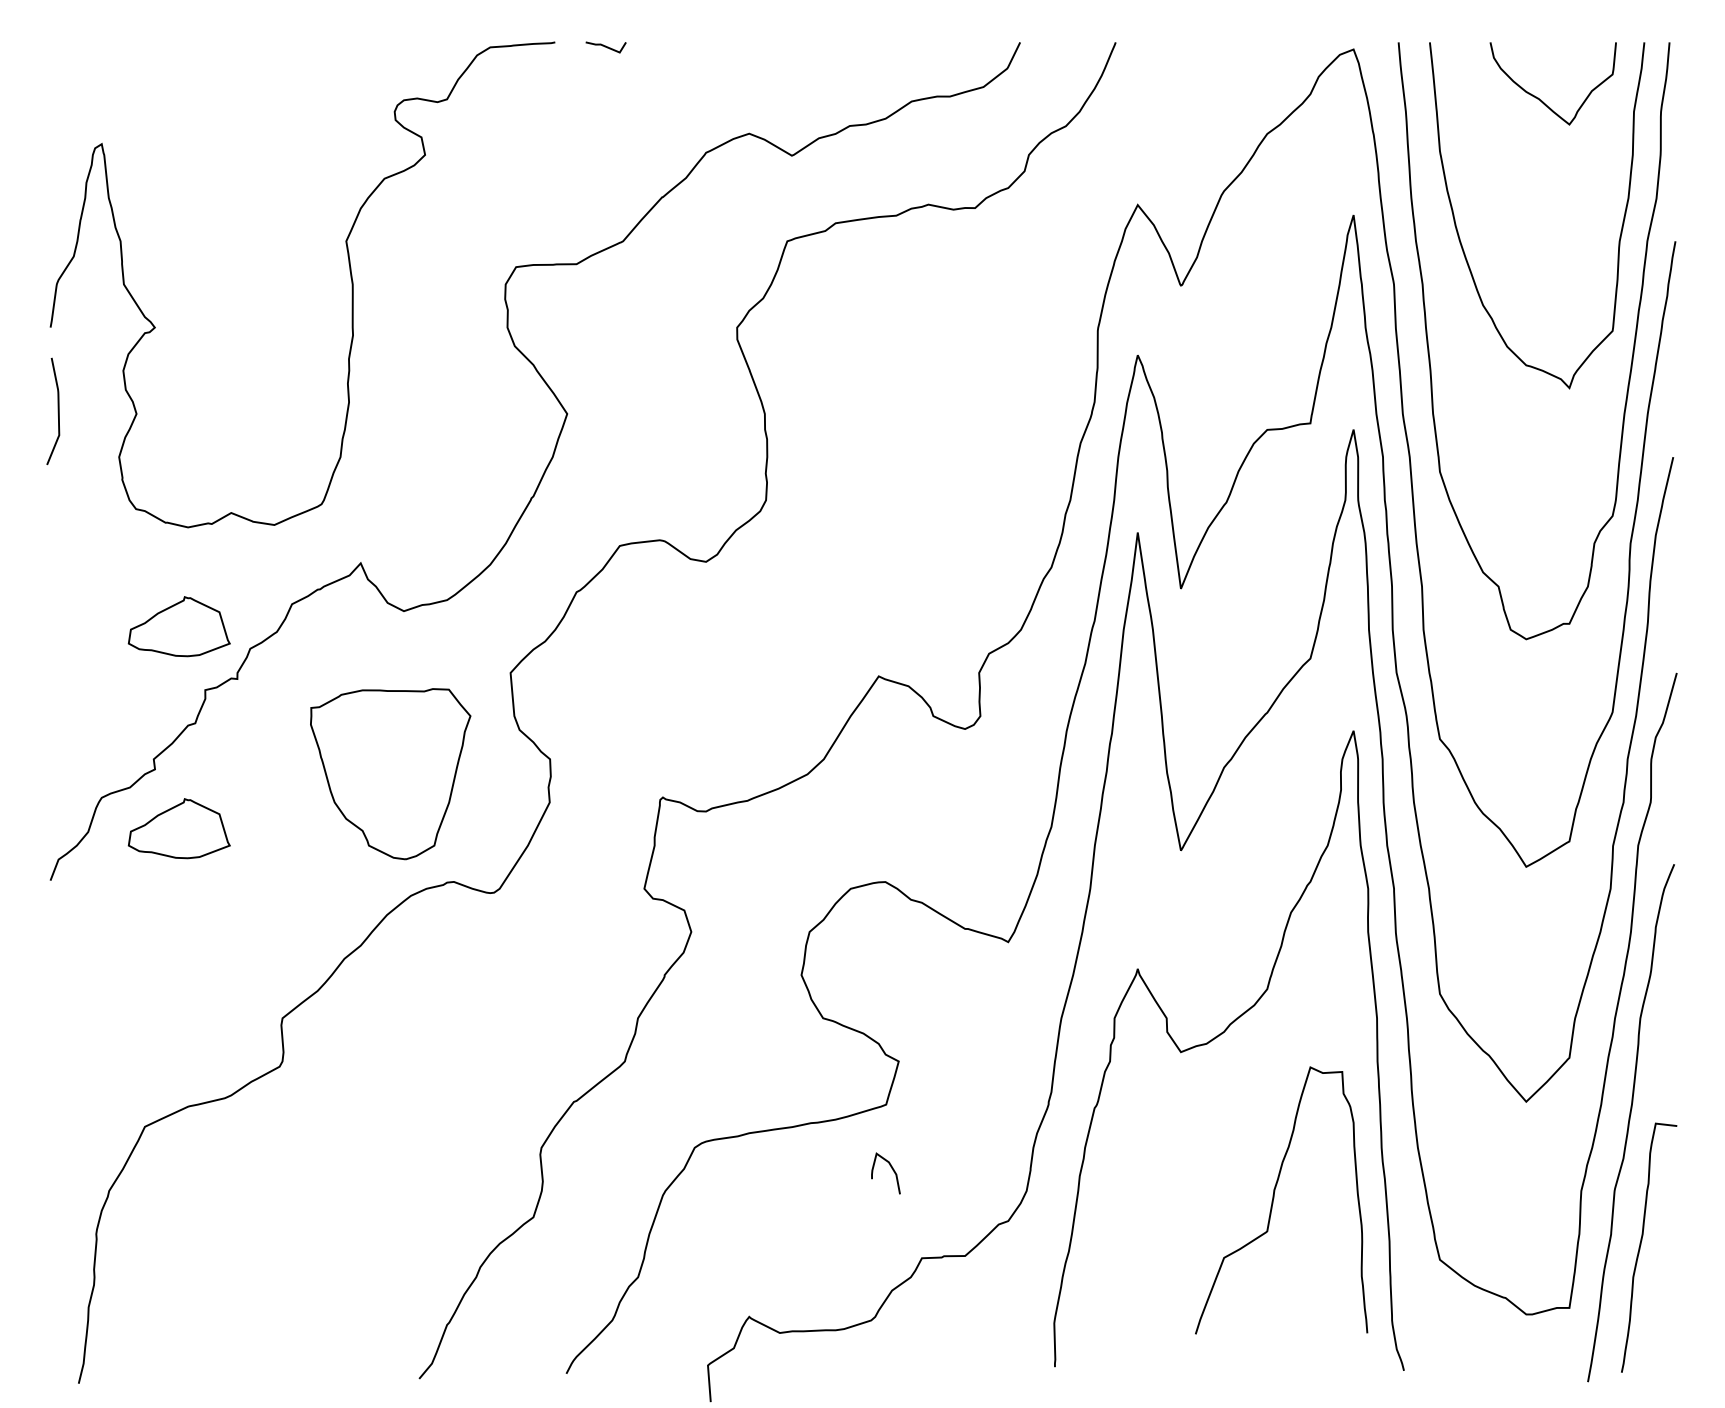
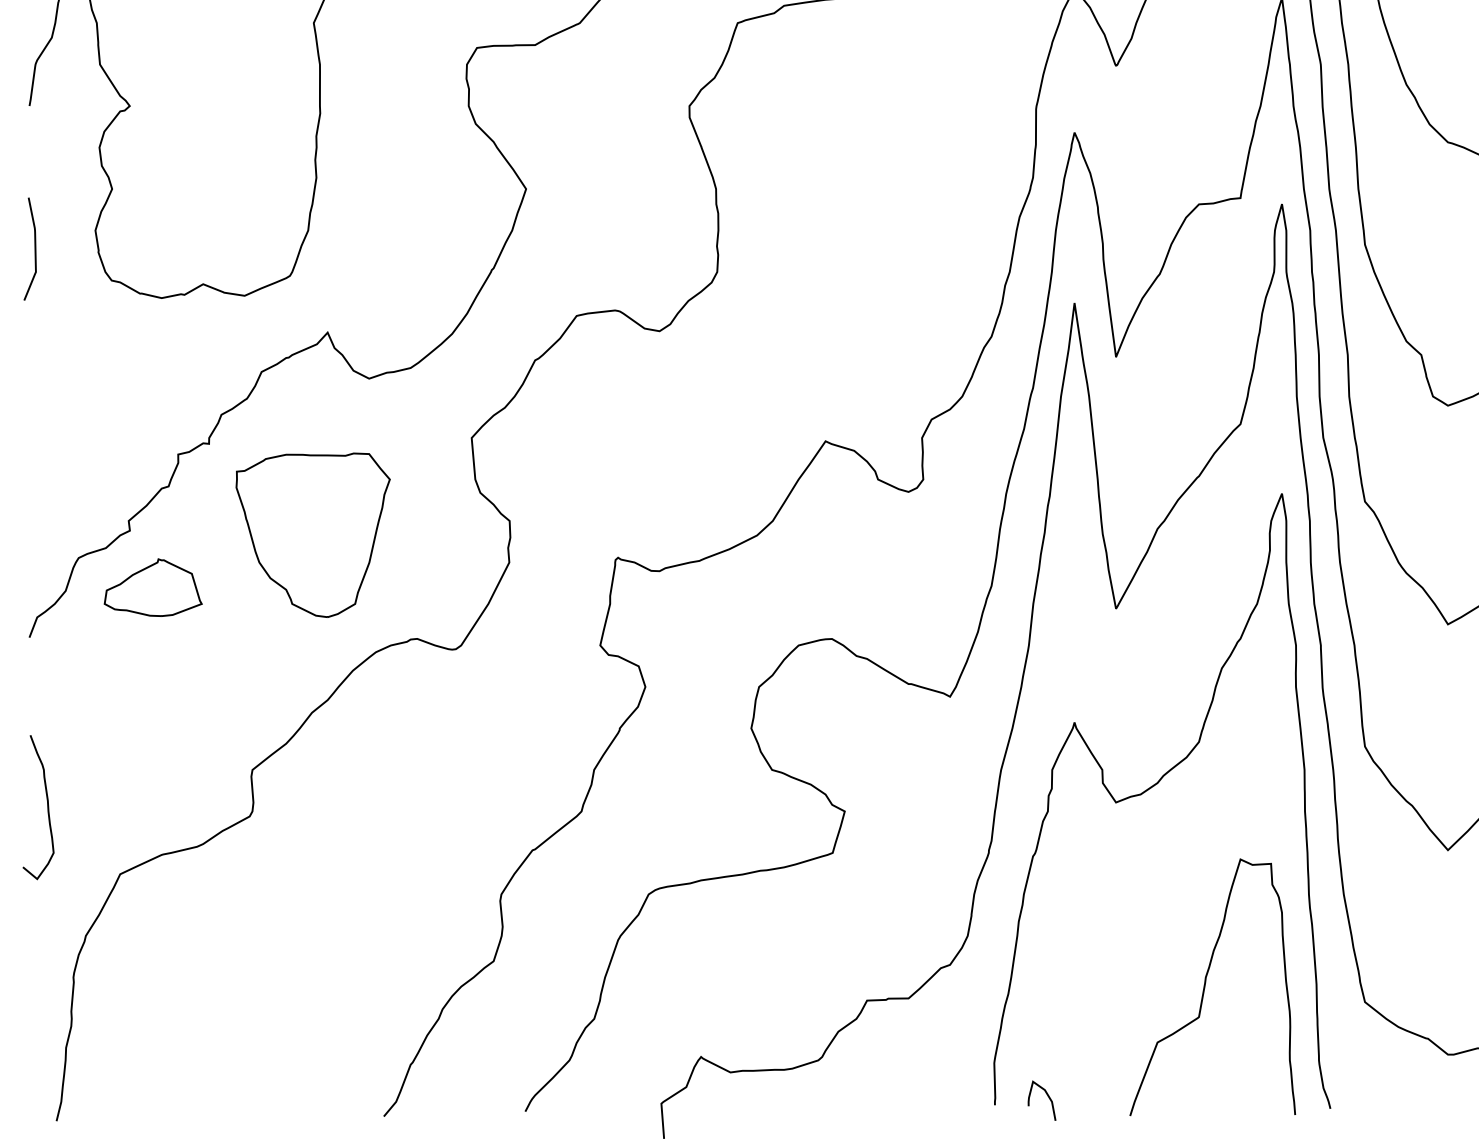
curve: (57, 411) -> (34, 249), moved
part: (178, 626) -> (152, 393), removed
part: (390, 774) -> (313, 535), moved
curve: (69, 1057) -> (47, 807), added
curve: (892, 1170) -> (1048, 1097), moved
curve: (1274, 1198) -> (1205, 985), moved

